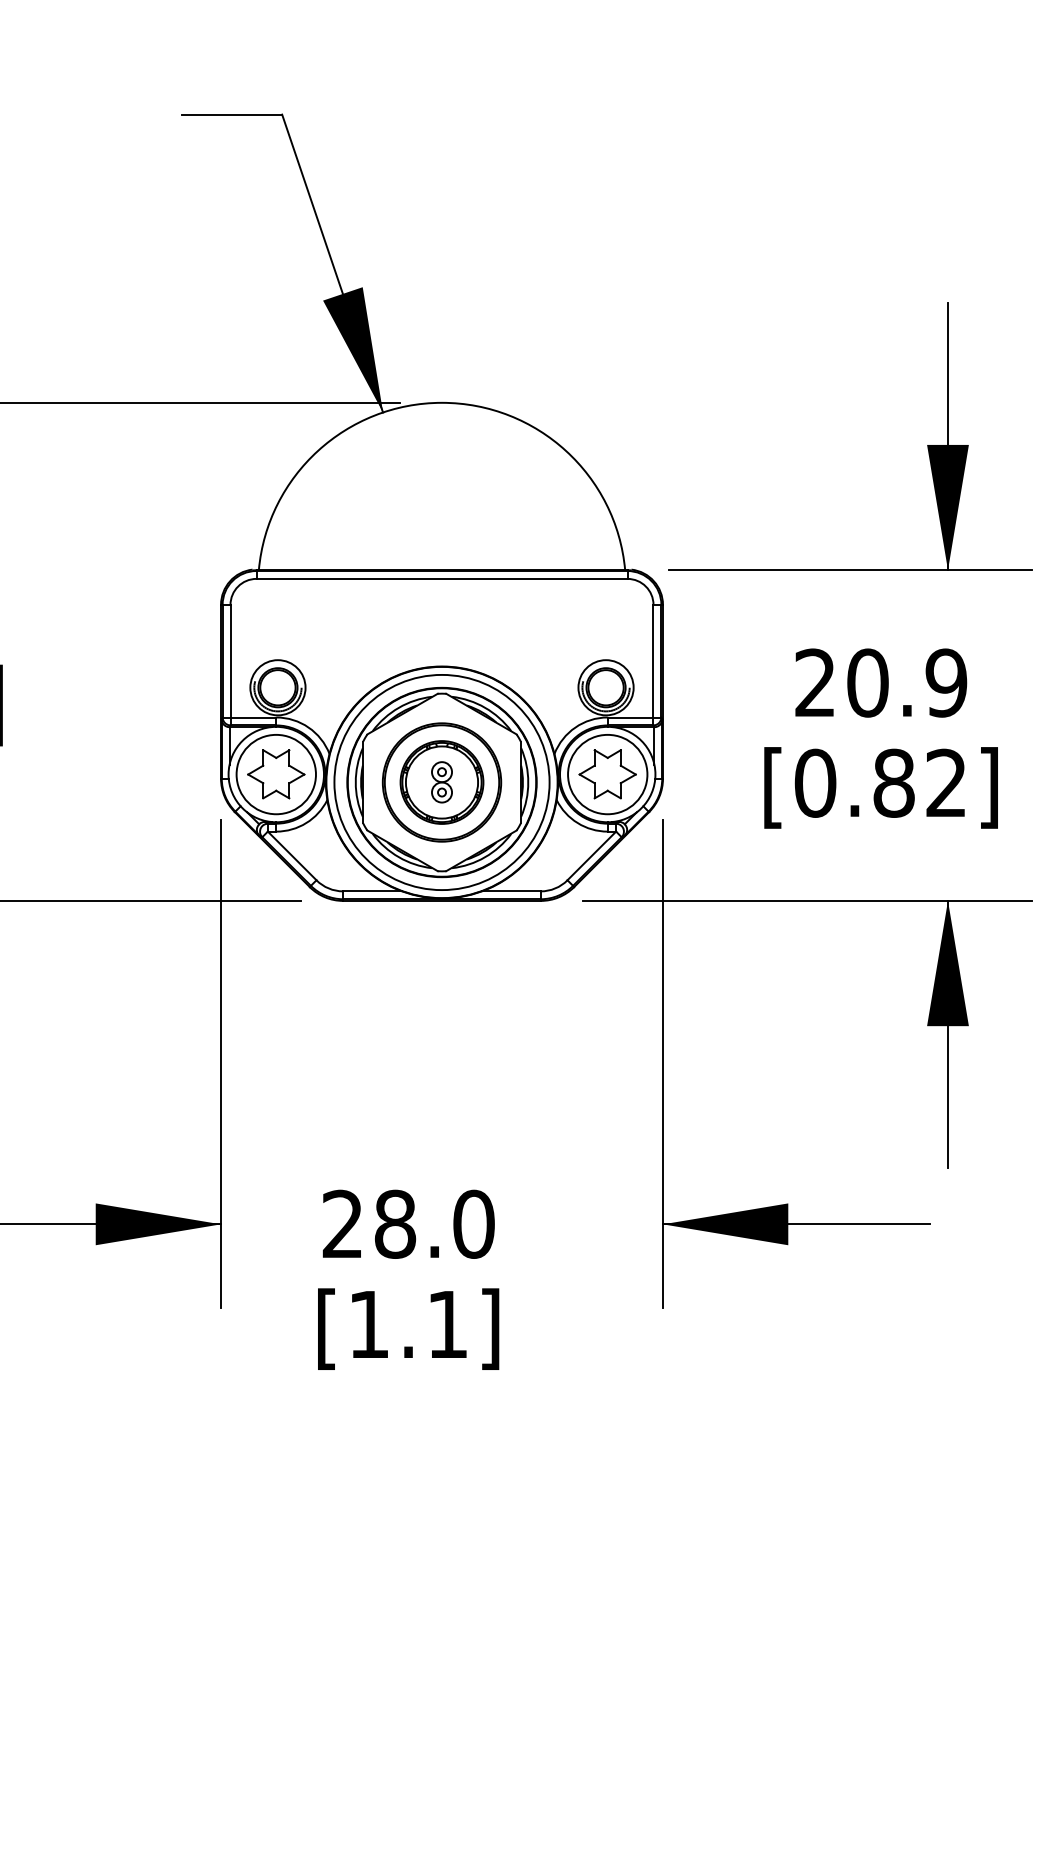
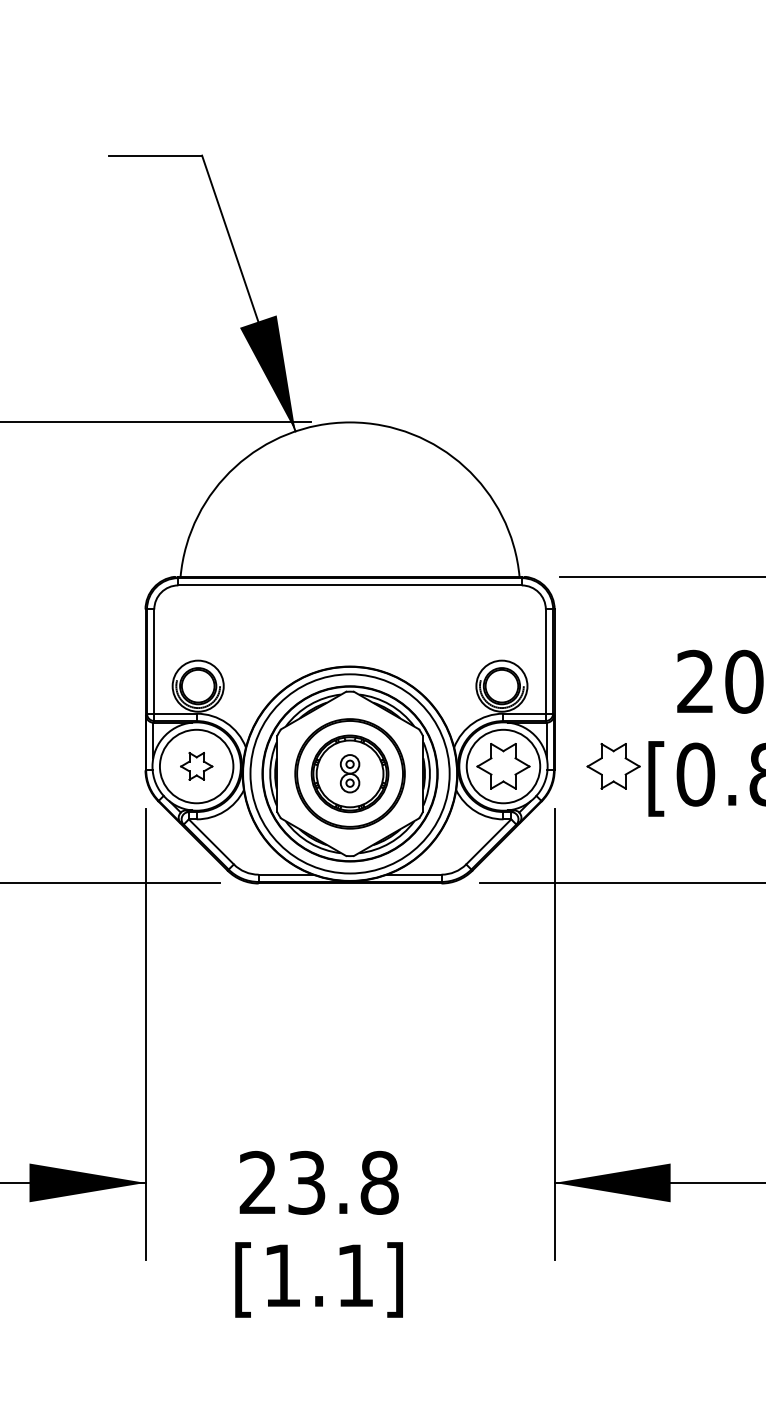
part: (276, 774) -> (196, 766), size x0.6
part: (726, 774) -> (613, 766), added
text: (434, 1223) -> (343, 1182), 28.0 -> 23.8

